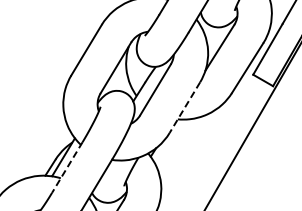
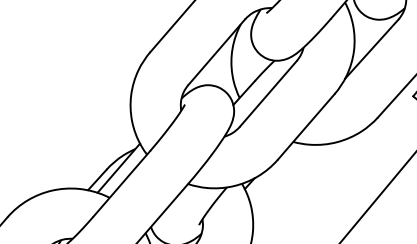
line: (184, 107) -> (305, 126), dashed -> solid
line: (67, 167) -> (121, 183), dashed -> solid

